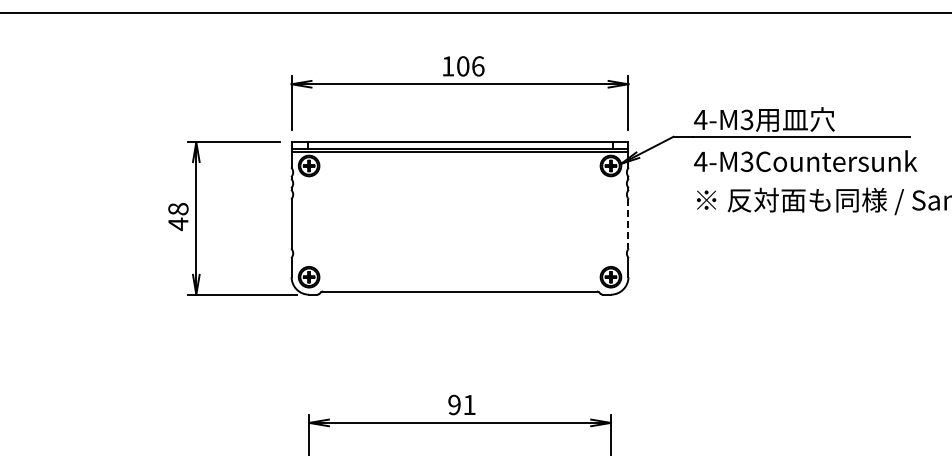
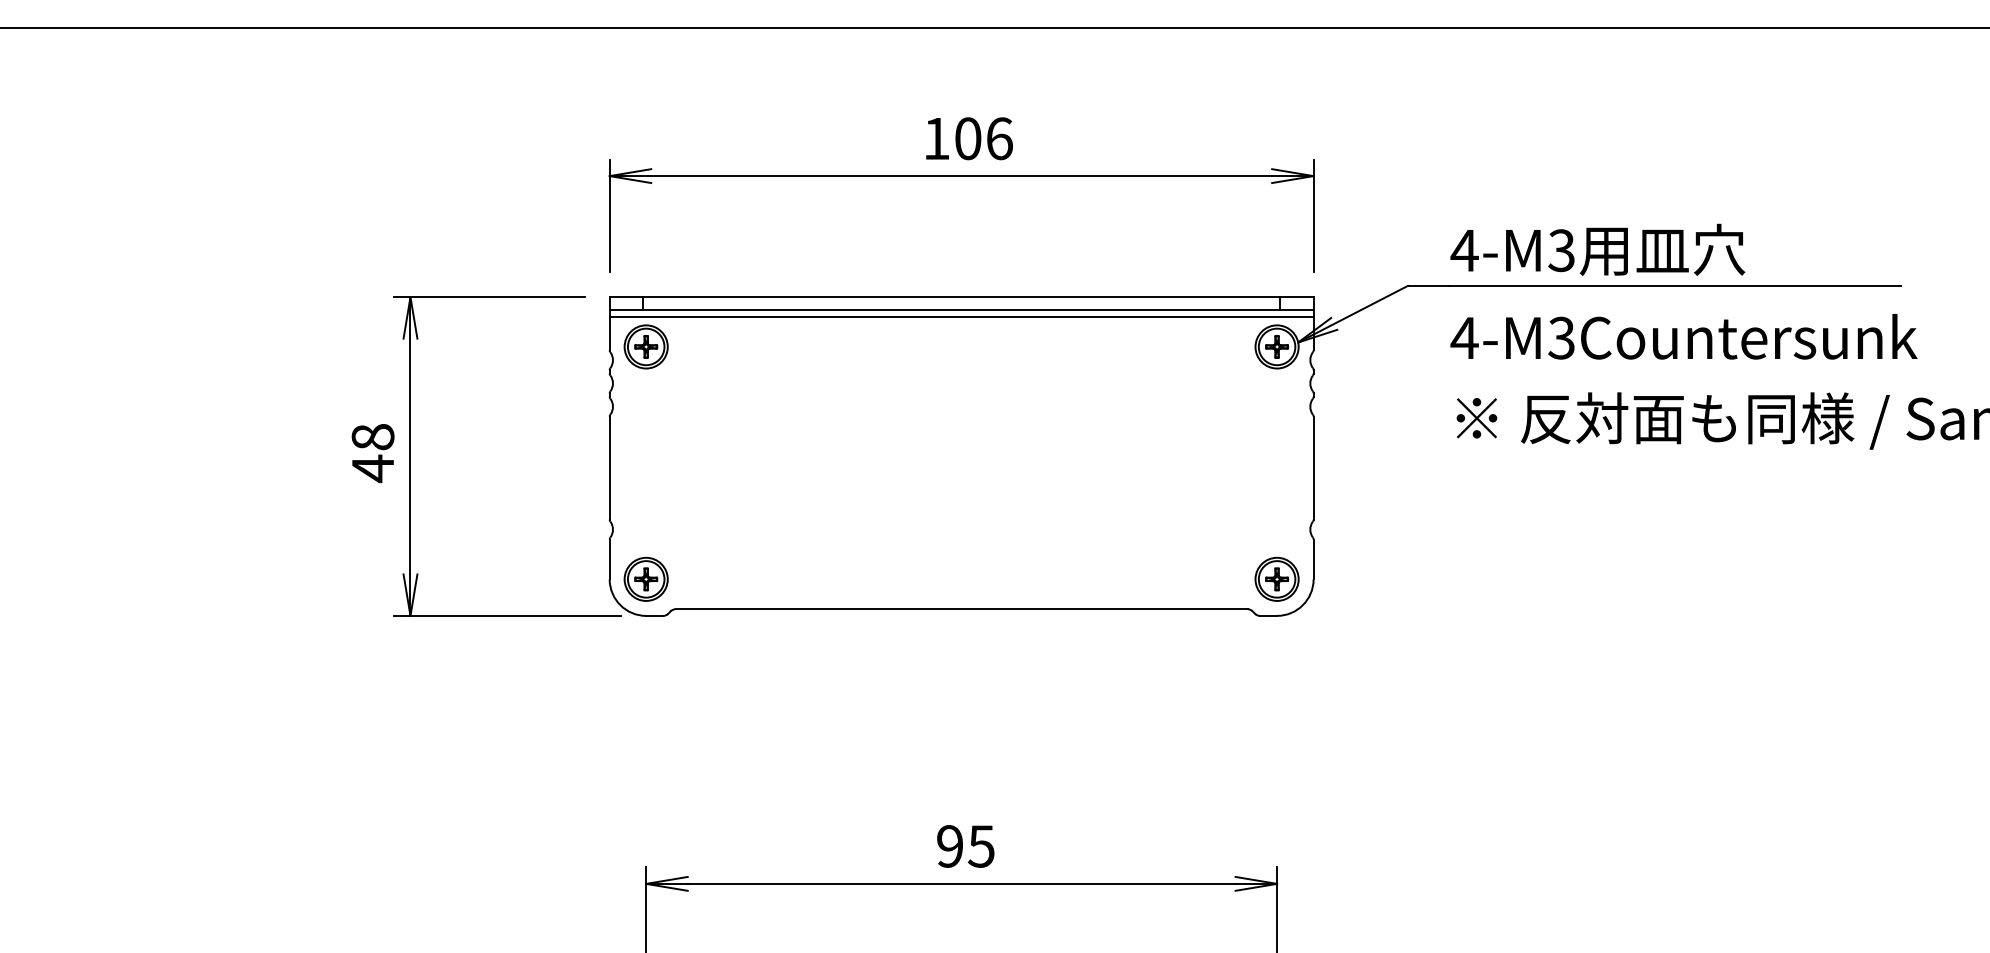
line: (628, 224) -> (1313, 469), dashed -> solid
text: (469, 405) -> (981, 847), 91 -> 95

